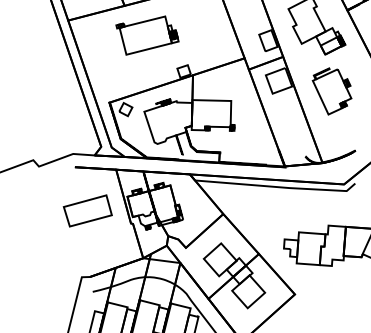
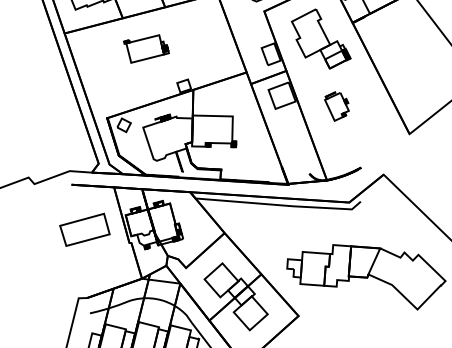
part: (147, 35) -> (146, 48), size x0.7
part: (331, 91) -> (336, 106), size x0.6

